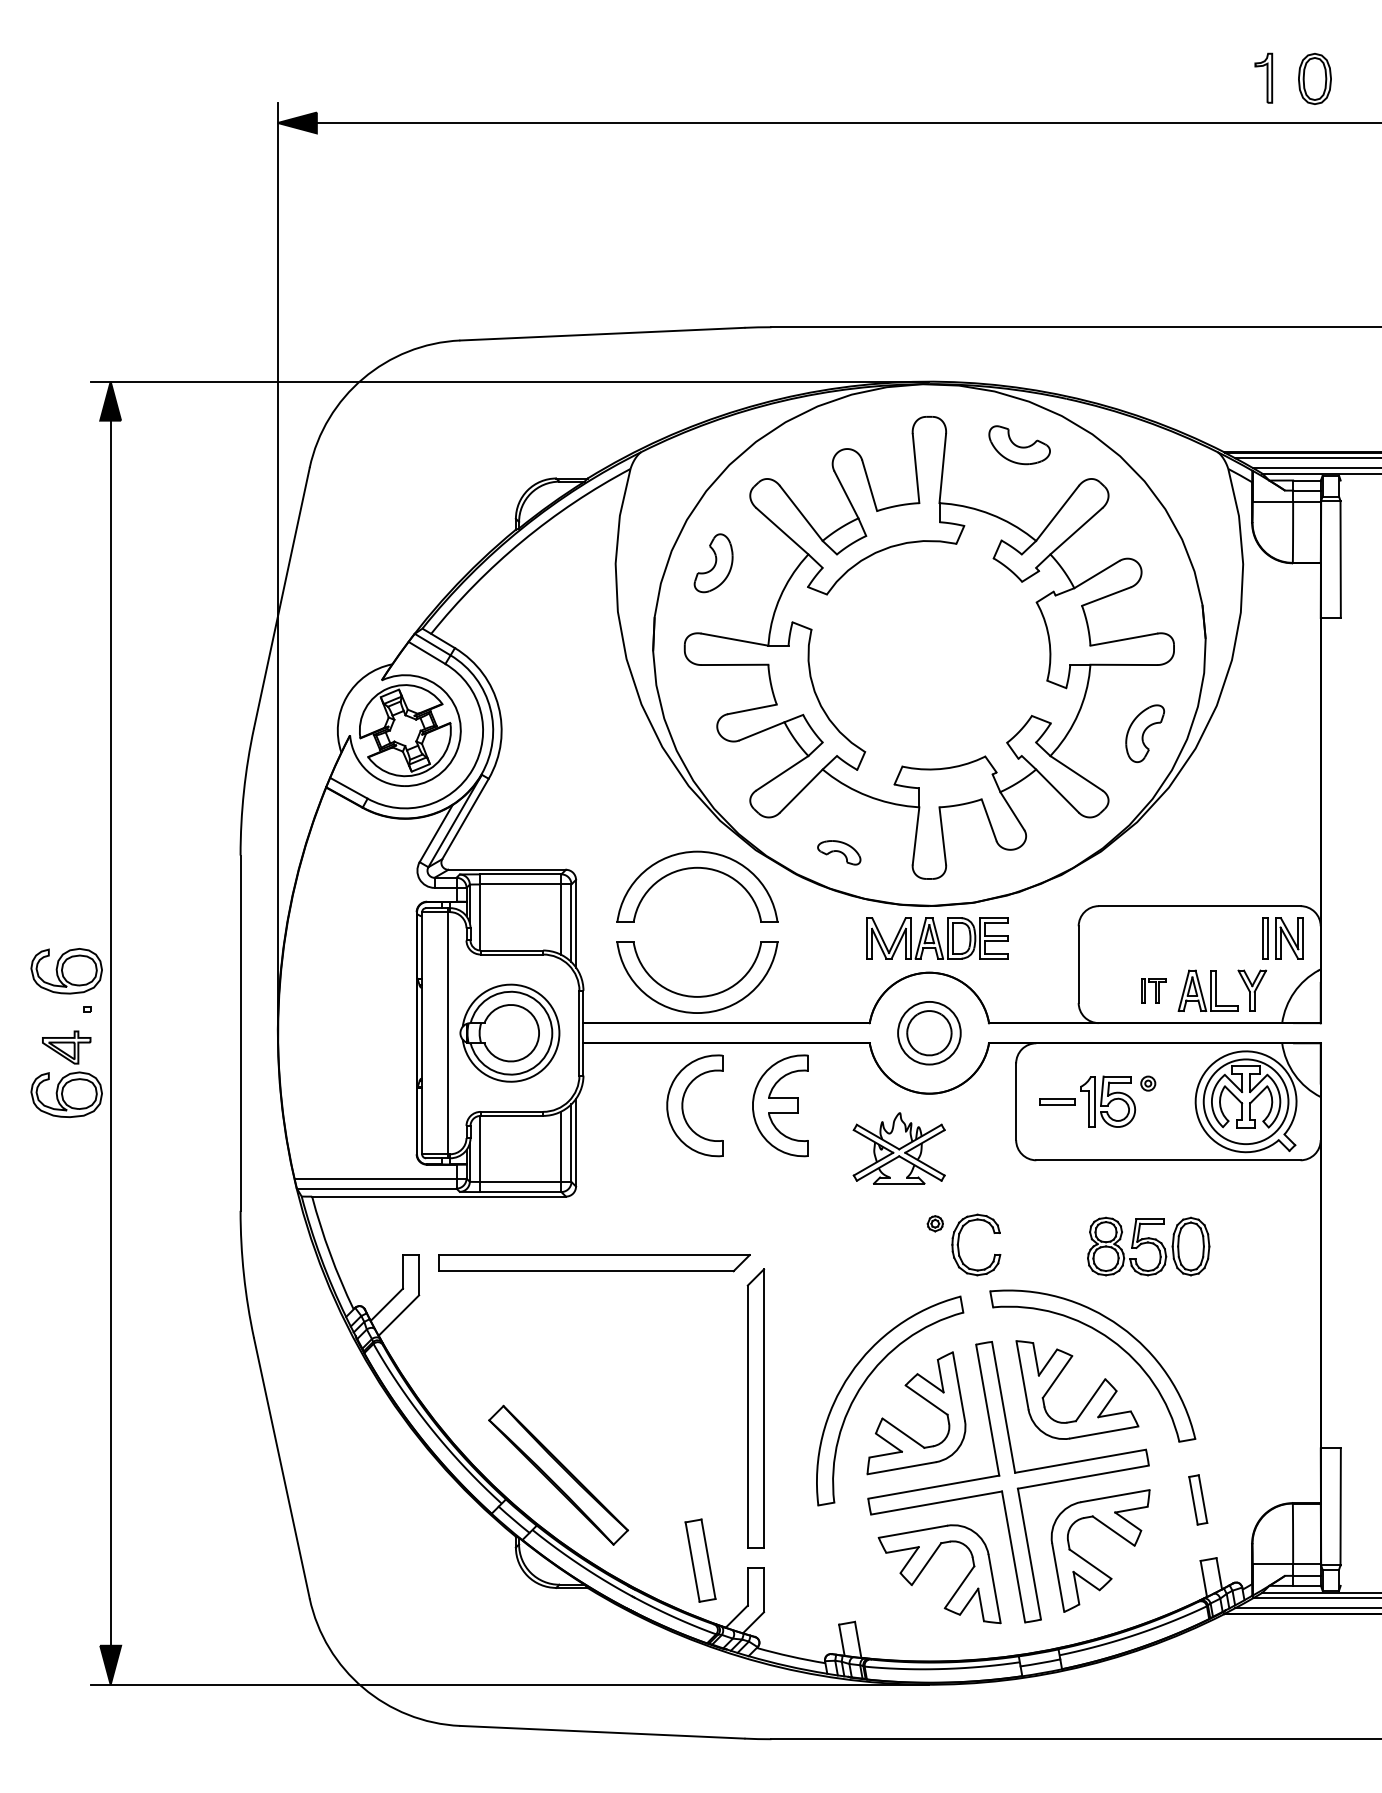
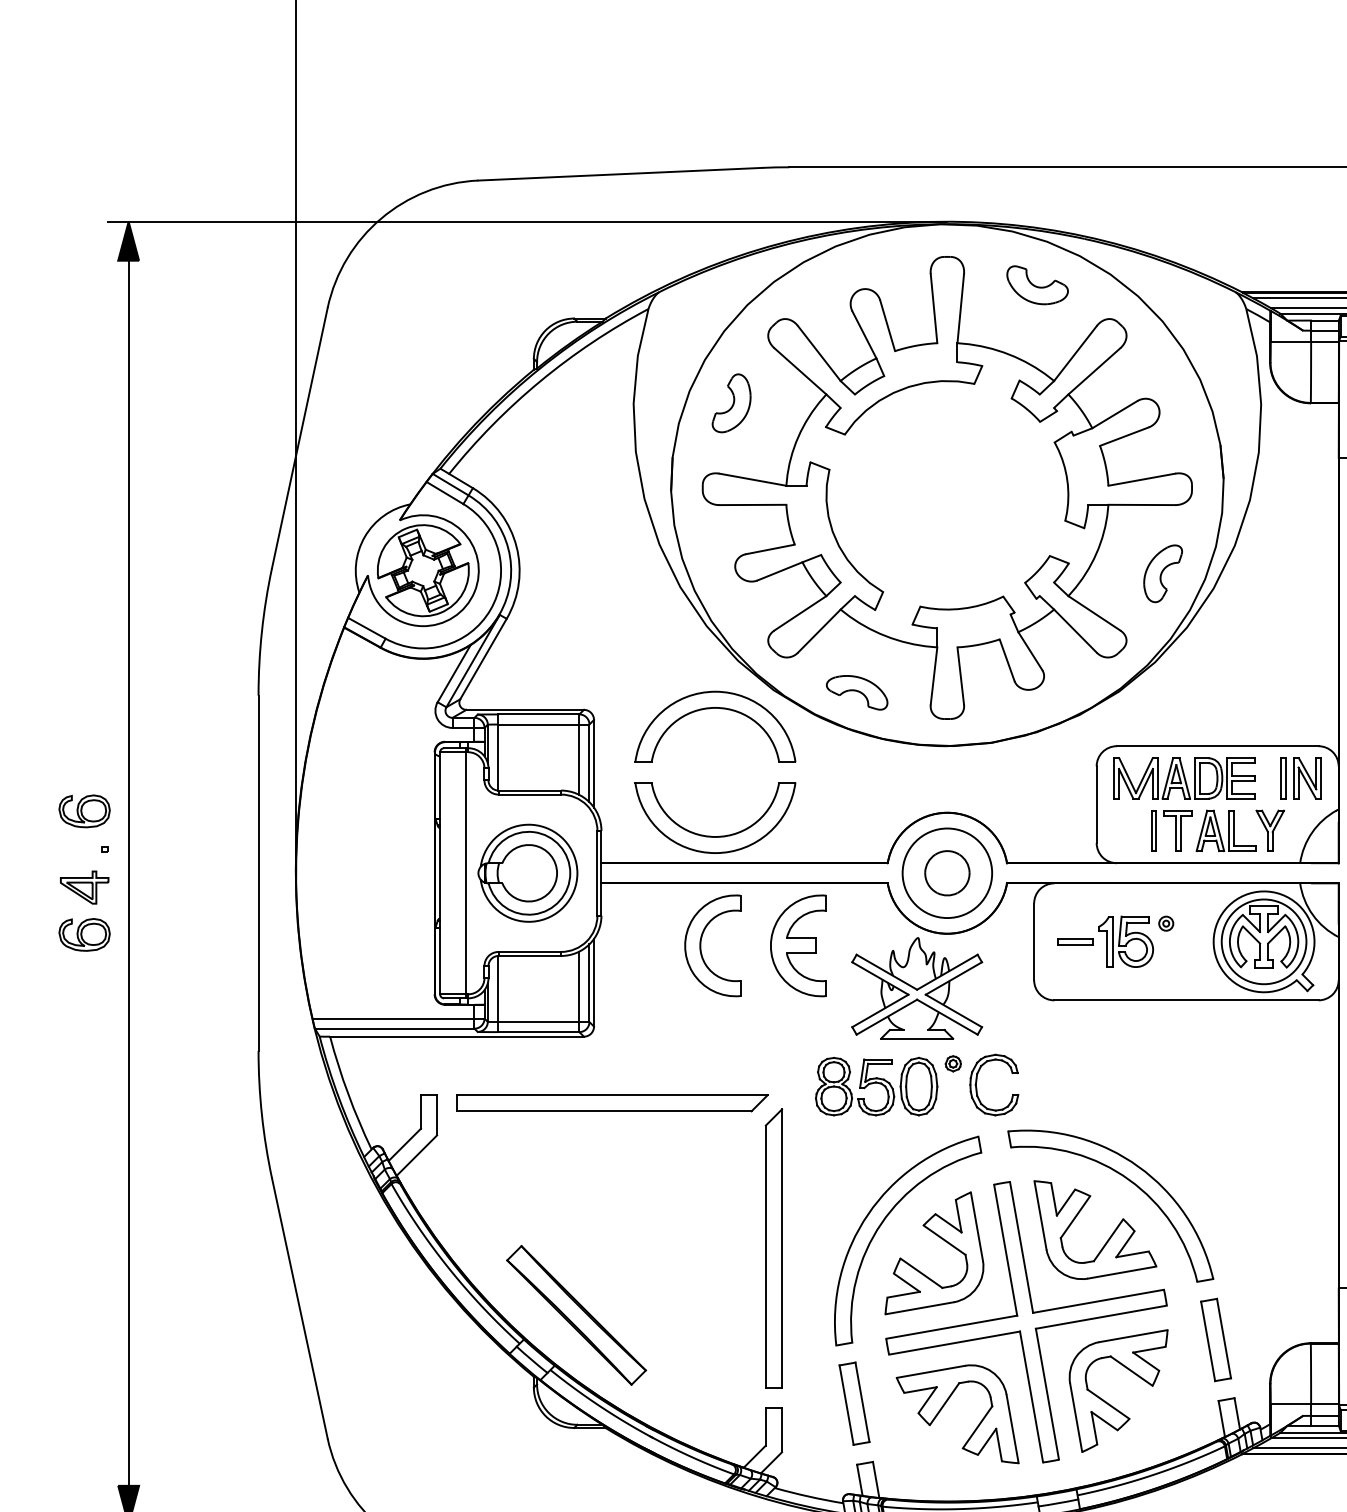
part: (839, 852) -> (857, 692), size x1.43
part: (937, 938) -> (1184, 778), moved
part: (66, 971) -> (84, 811), size x0.71
part: (1153, 990) -> (1171, 830), size x1.67
circle: (929, 1032) -> (947, 872), size x1.43
part: (66, 1094) -> (84, 934), size x0.71
part: (899, 1148) -> (917, 988), size x1.43
part: (1148, 1246) -> (876, 1086), moved
part: (1198, 1499) -> (1216, 1339), size x1.67
part: (700, 1560) -> (854, 1403), moved

